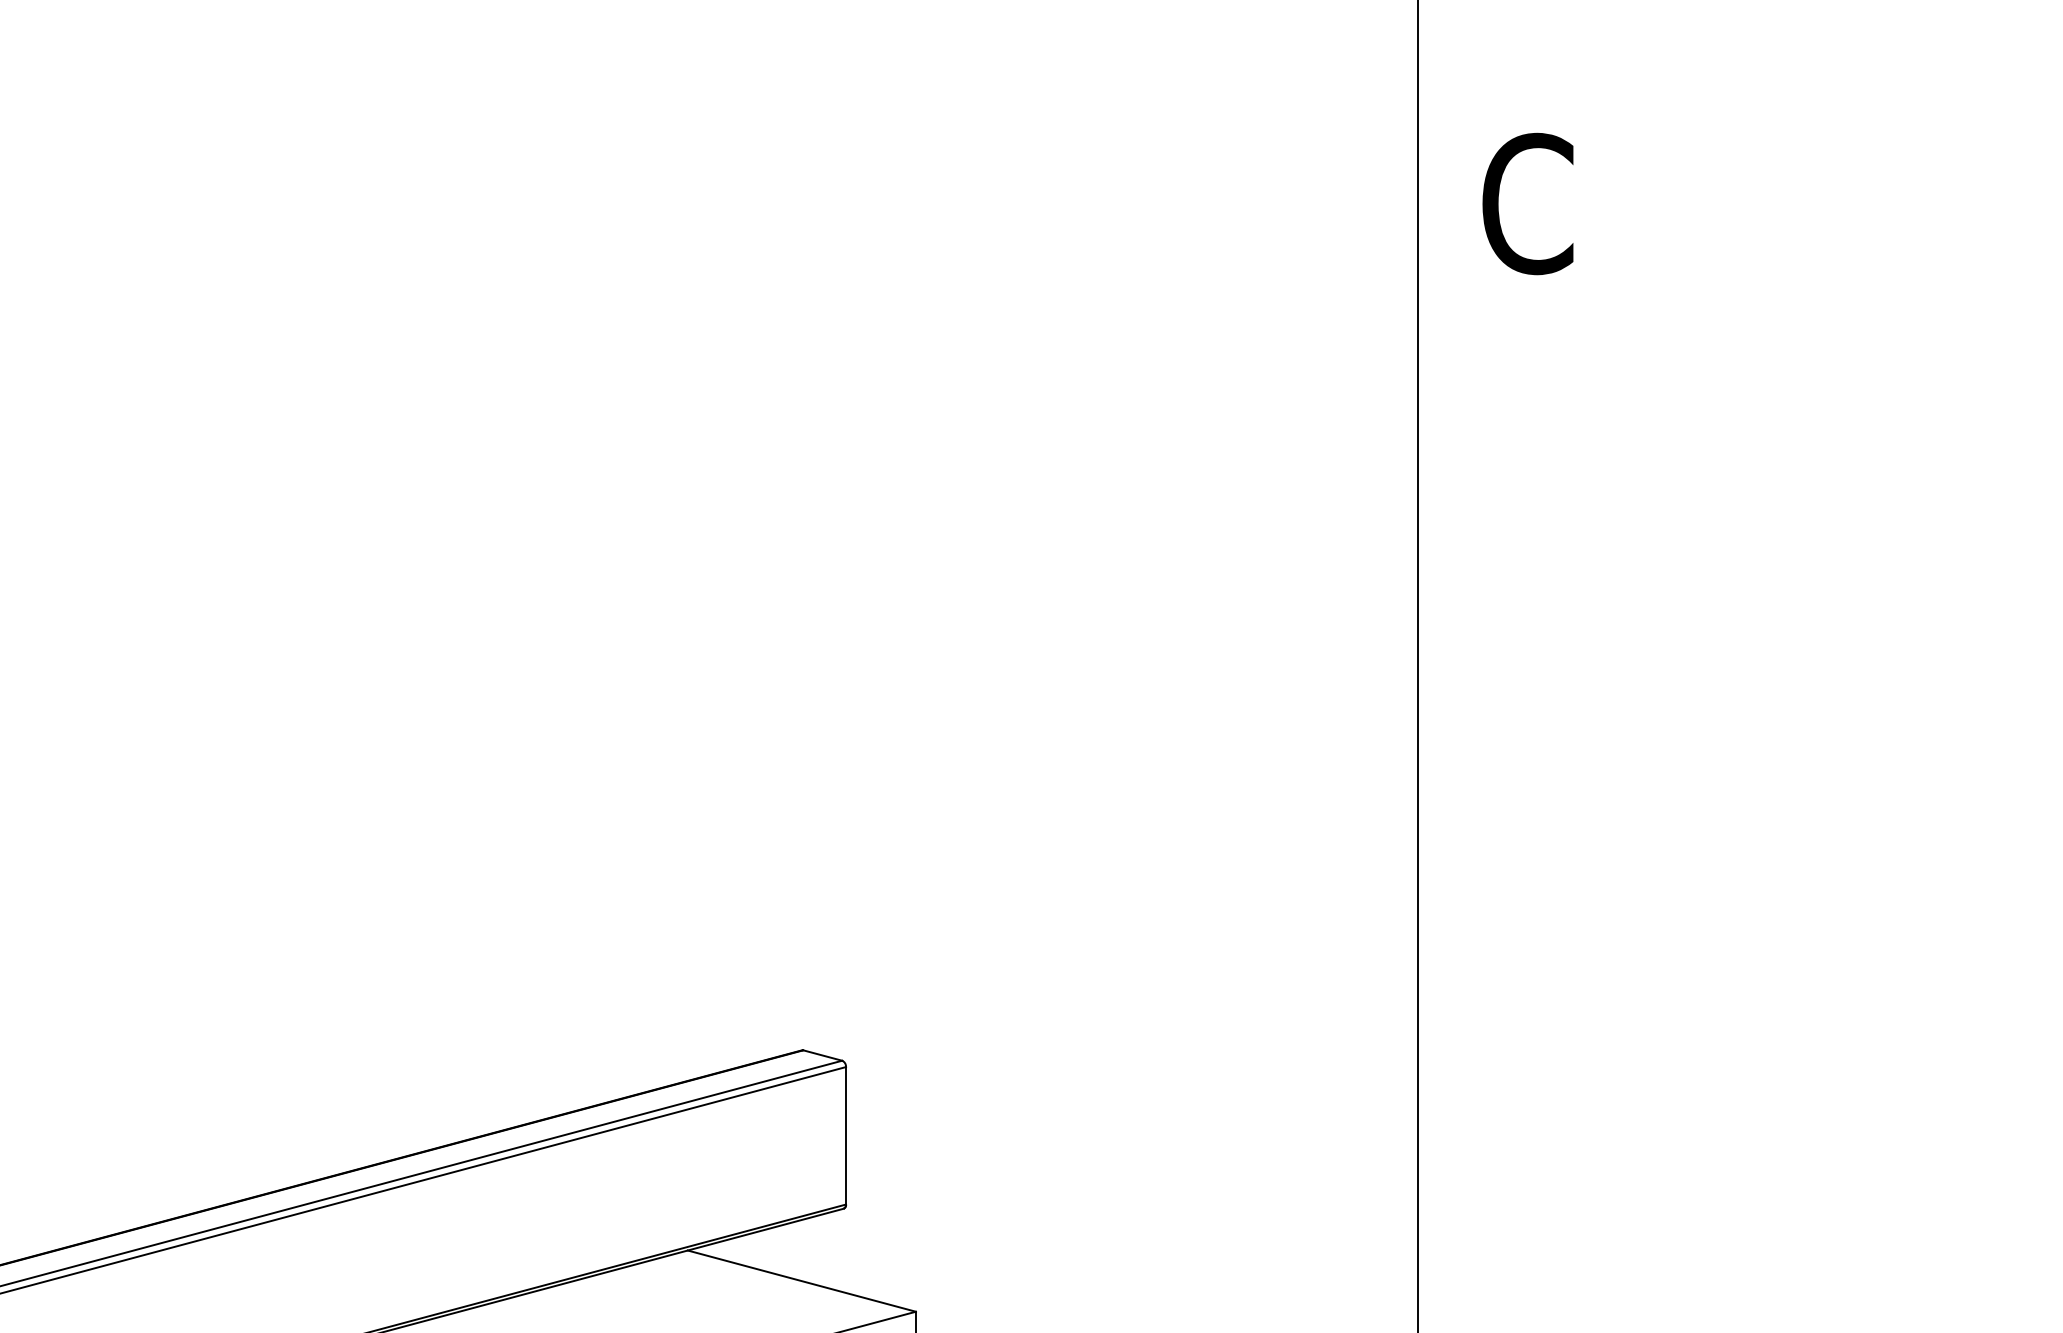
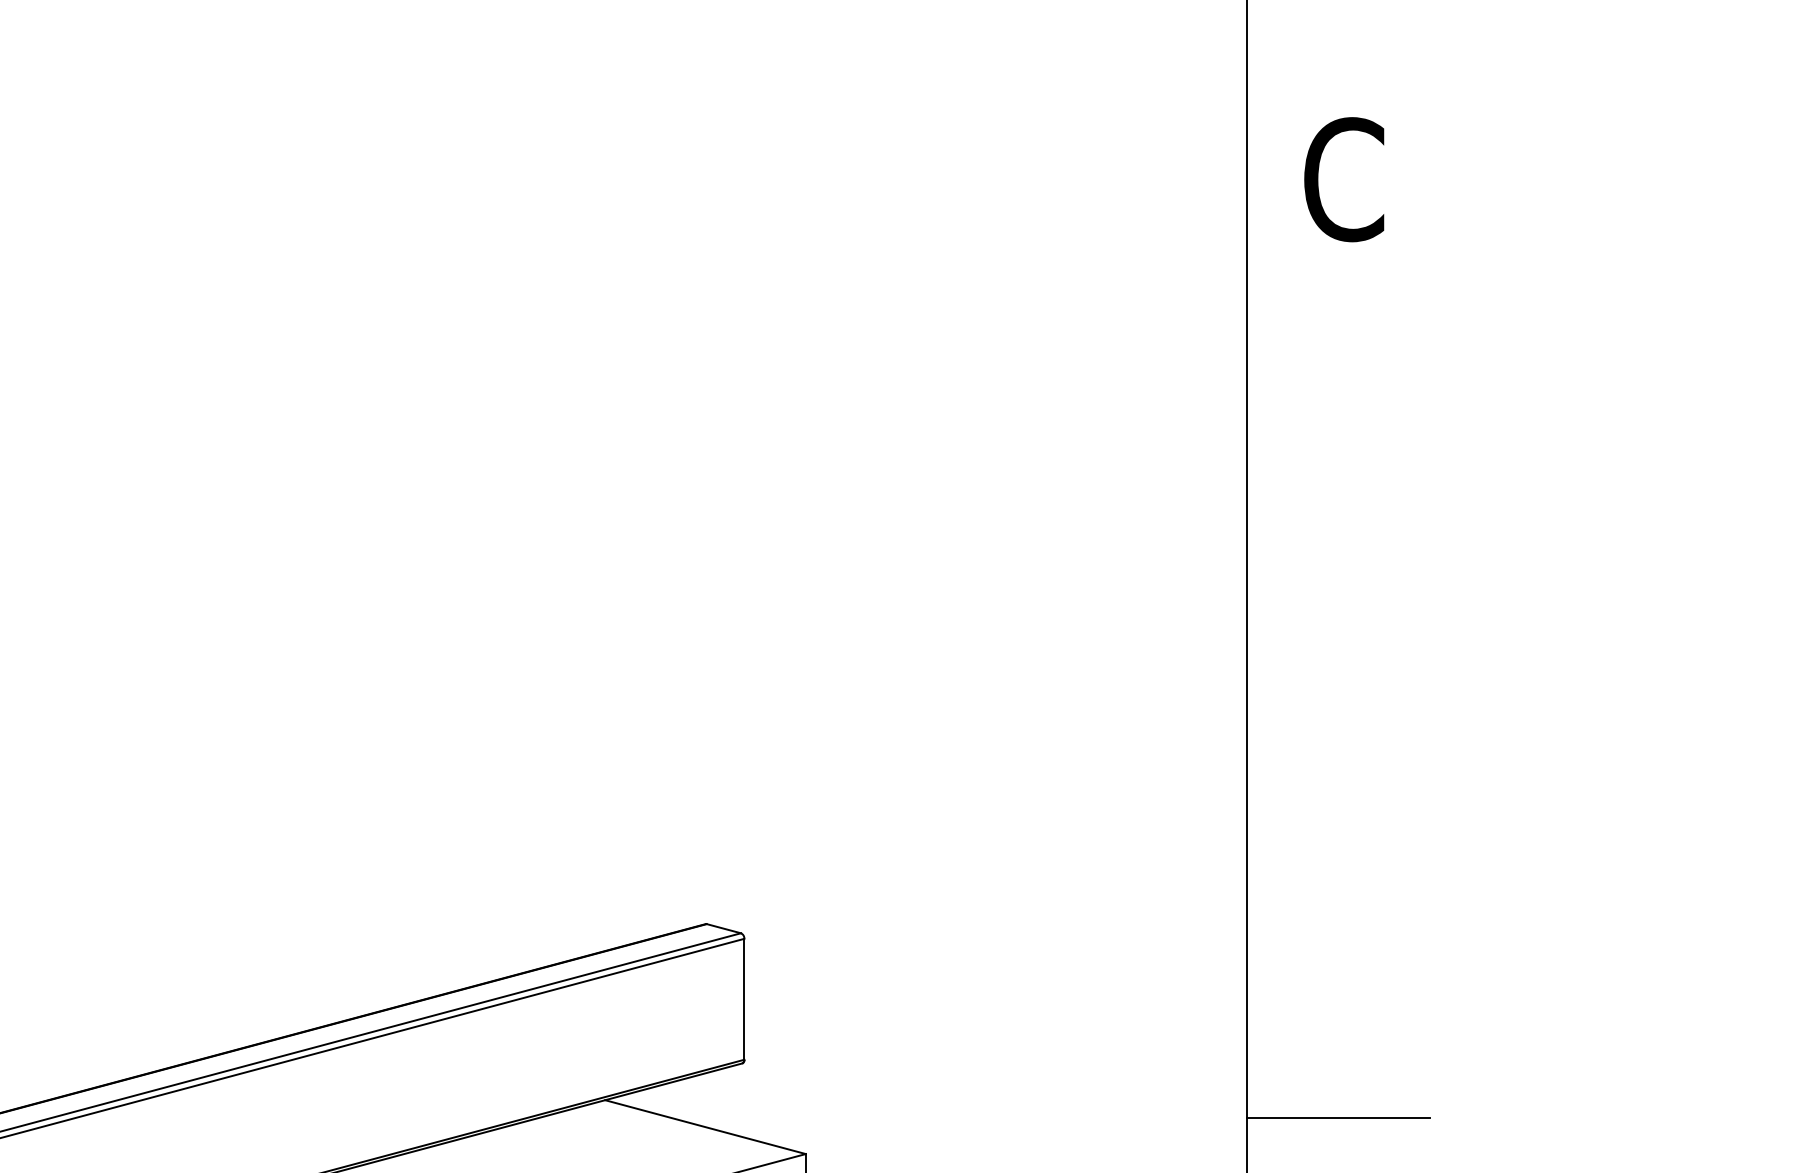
line: (1521, 1270) -> (1338, 1117), added

